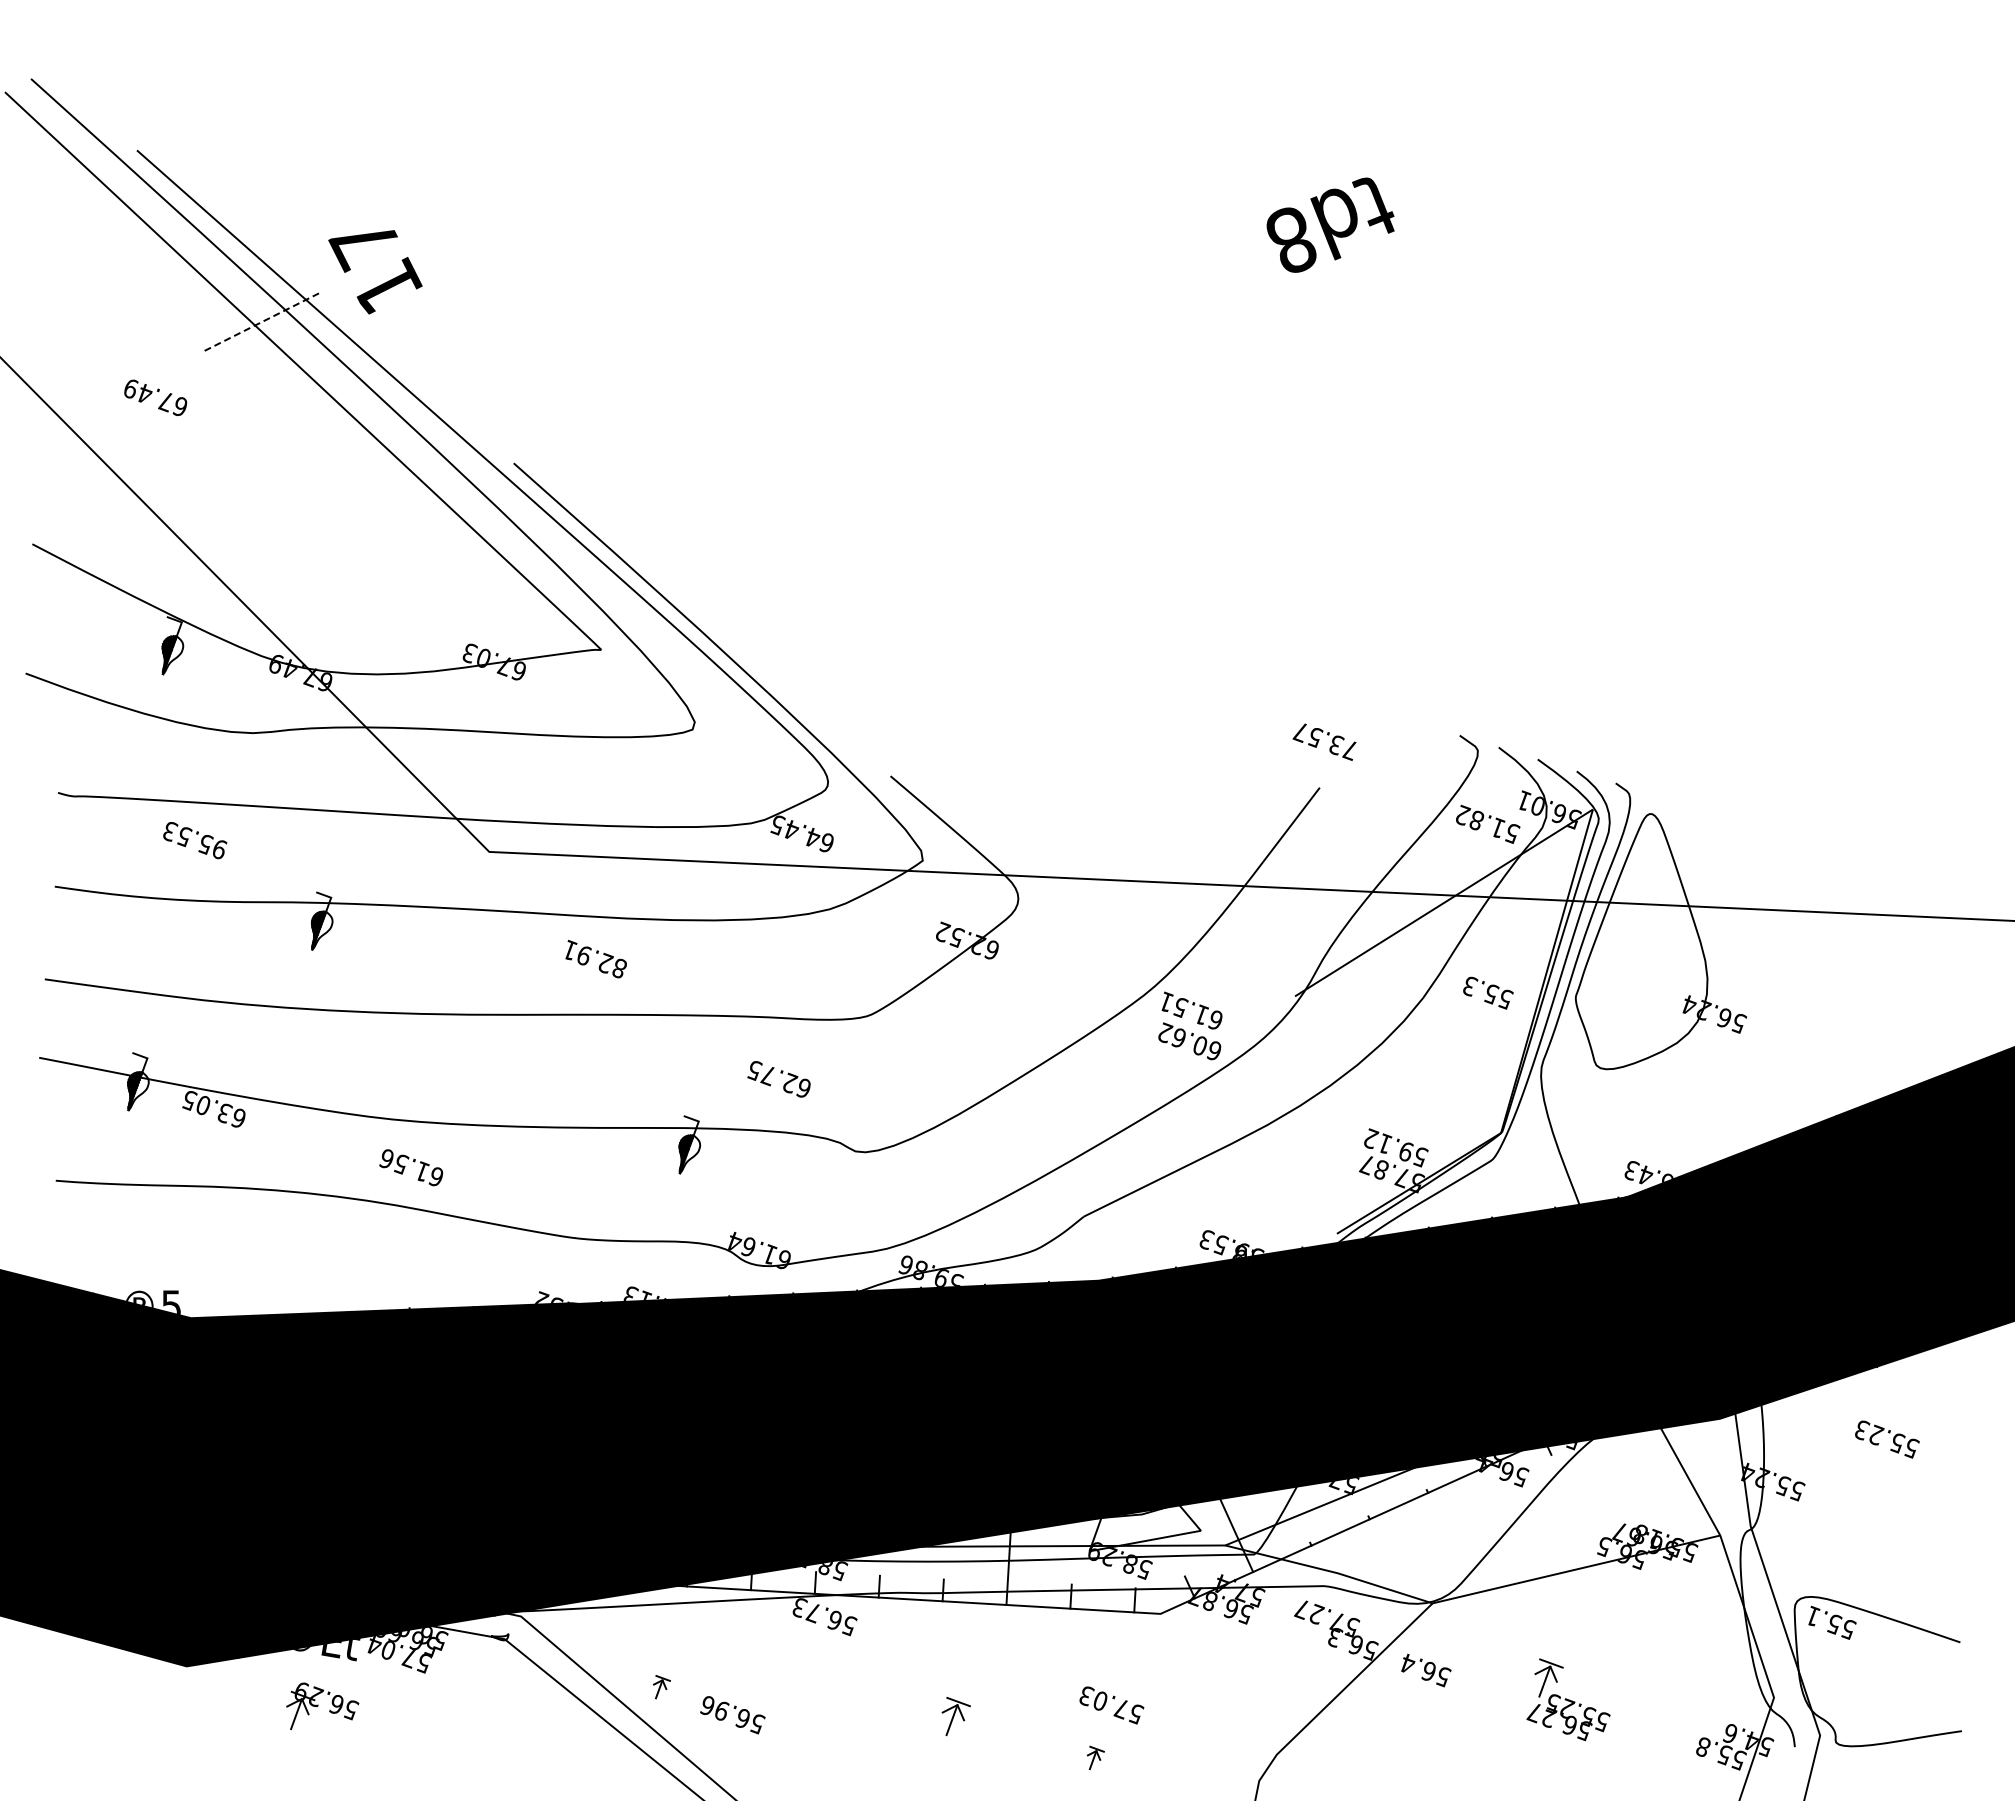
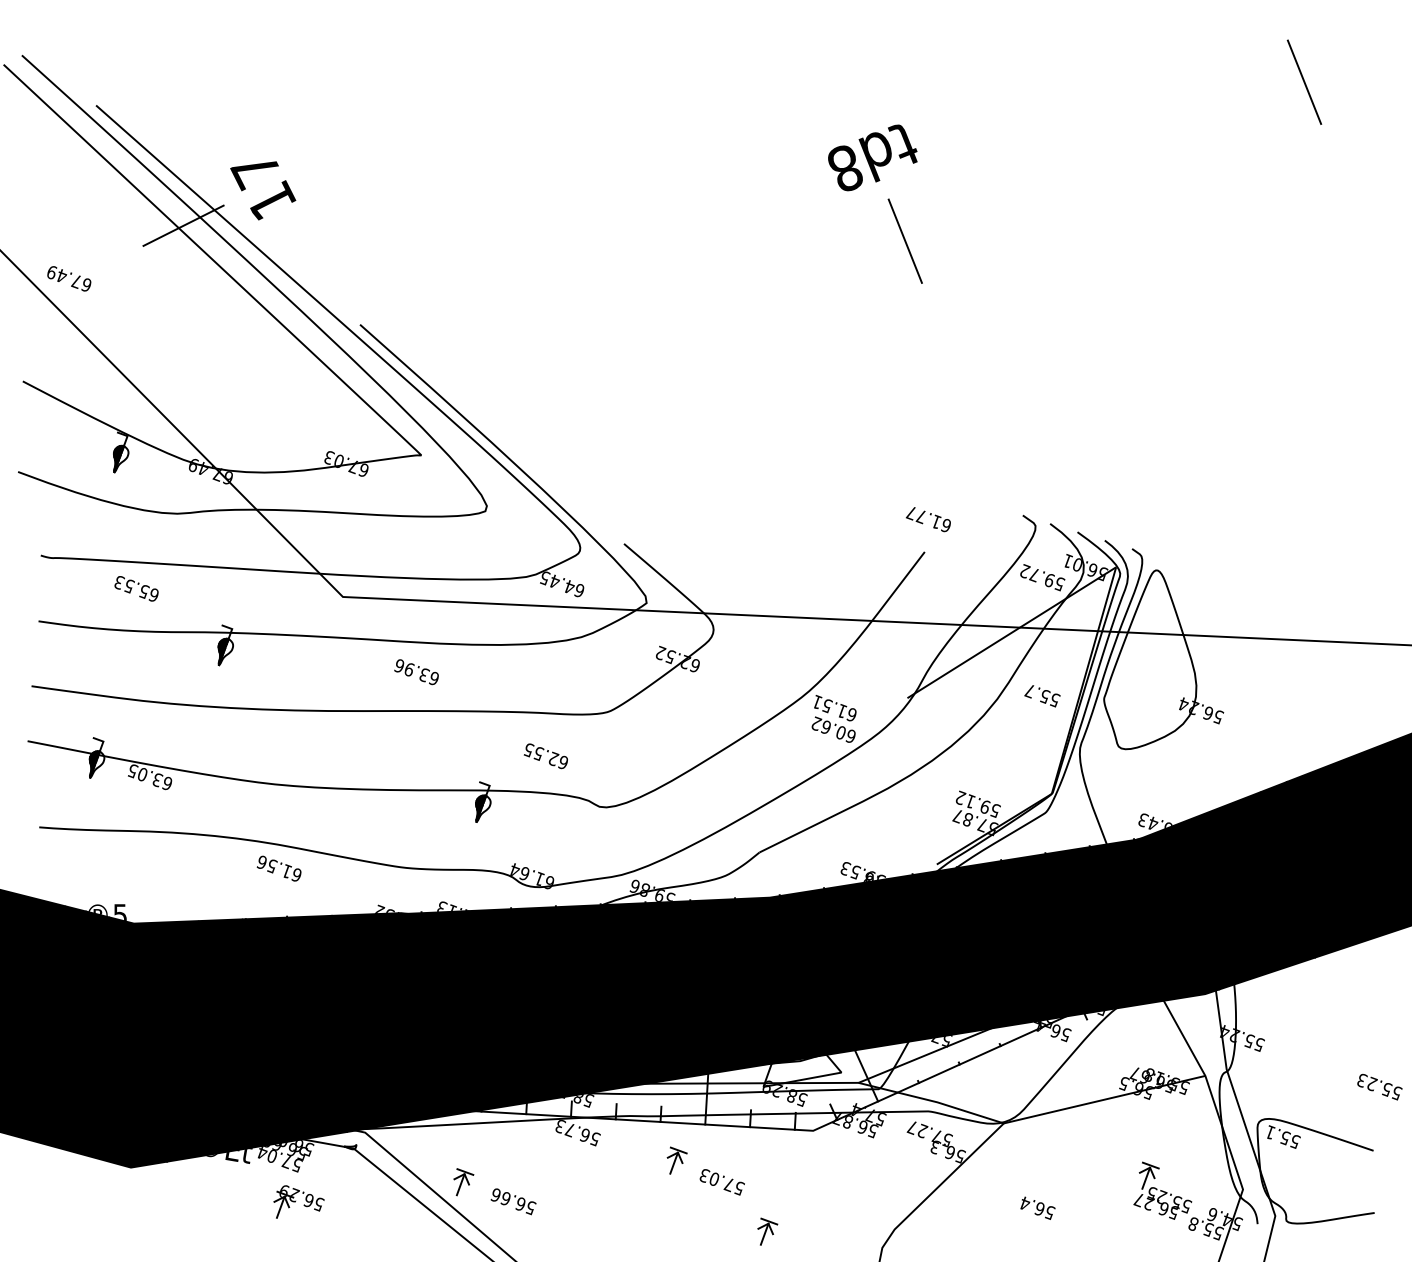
line: (1861, 116) -> (1304, 81), added
text: (1330, 224) -> (872, 157), moved
line: (261, 322) -> (183, 226), dashed -> solid
line: (1291, 343) -> (904, 240), added
text: (155, 397) -> (69, 278), moved
text: (1331, 744) -> (932, 521), 73.57 -> 61.77
text: (1486, 823) -> (1041, 577), 51.82 -> 59.72
text: (219, 849) -> (153, 595), 95.53 -> 65.53
text: (594, 958) -> (416, 671), 82.91 -> 63.96
text: (1469, 986) -> (1029, 691), 55.3 -> 55.7
text: (768, 1076) -> (538, 754), 62.75 -> 62.55
text: (411, 1167) -> (279, 868), moved
text: (1887, 1439) -> (1379, 1087), moved
text: (1426, 1670) -> (1038, 1208), moved
part: (661, 1686) -> (463, 1181), size x1.67
part: (1568, 1699) -> (1162, 1190), moved
text: (1111, 1705) -> (722, 1182), moved
part: (322, 1706) -> (298, 1201), moved
text: (721, 1710) -> (505, 1198), 56.96 -> 56.66
part: (955, 1716) -> (676, 1160), moved
part: (1095, 1757) -> (767, 1231), size x1.67

